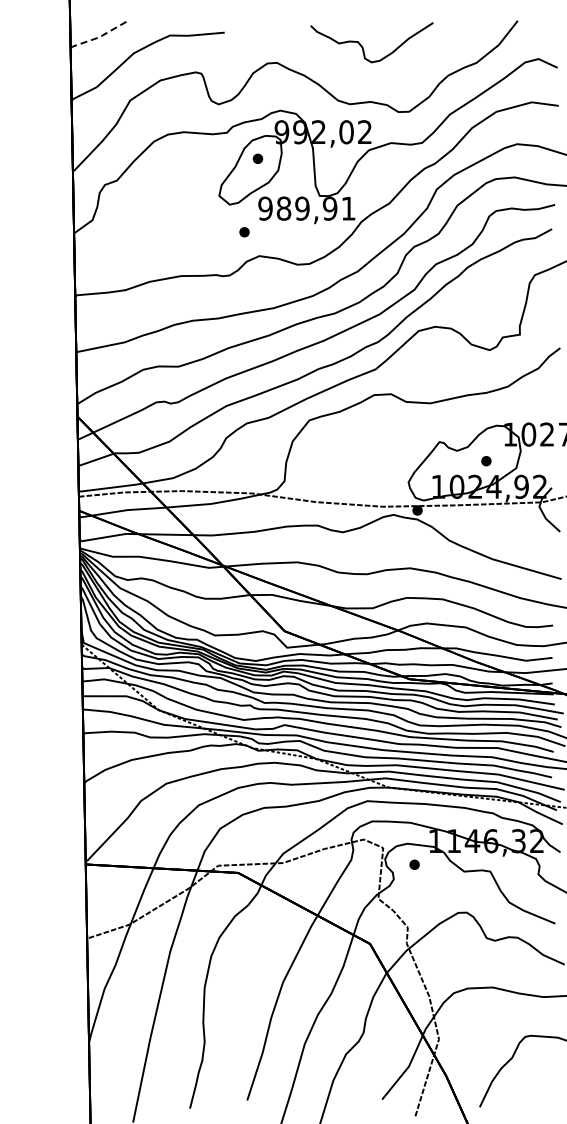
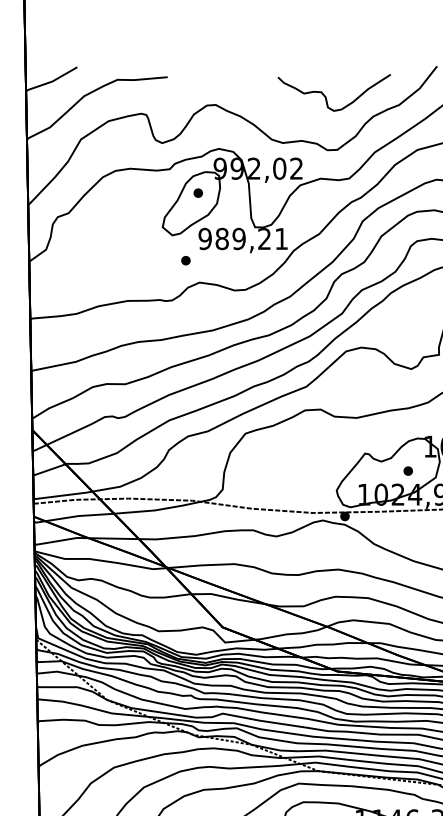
line: (99, 37) -> (52, 81), dashed -> solid
curve: (363, 47) -> (326, 97), moved
text: (329, 208) -> (264, 238), 989,91 -> 989,21

